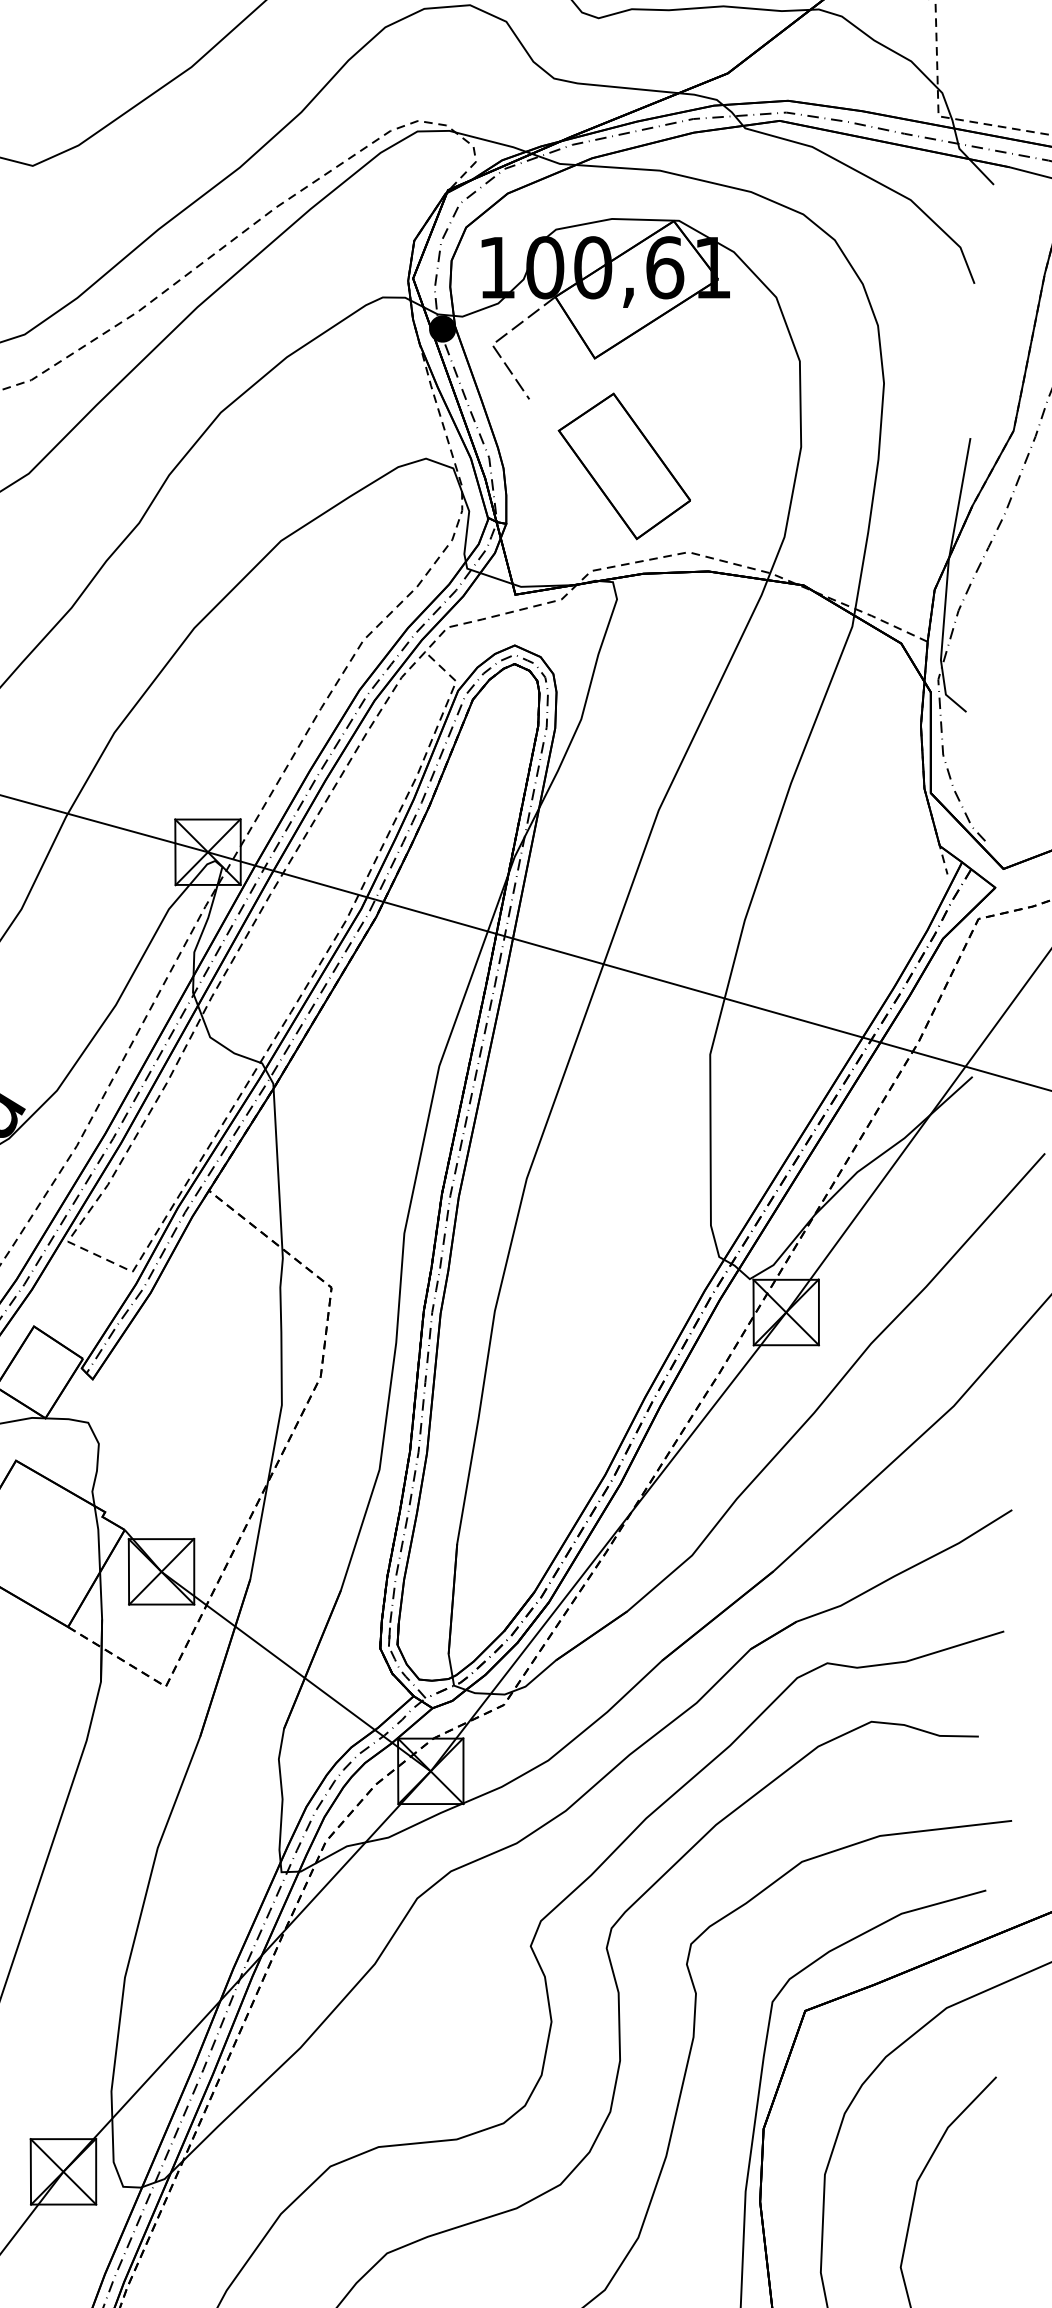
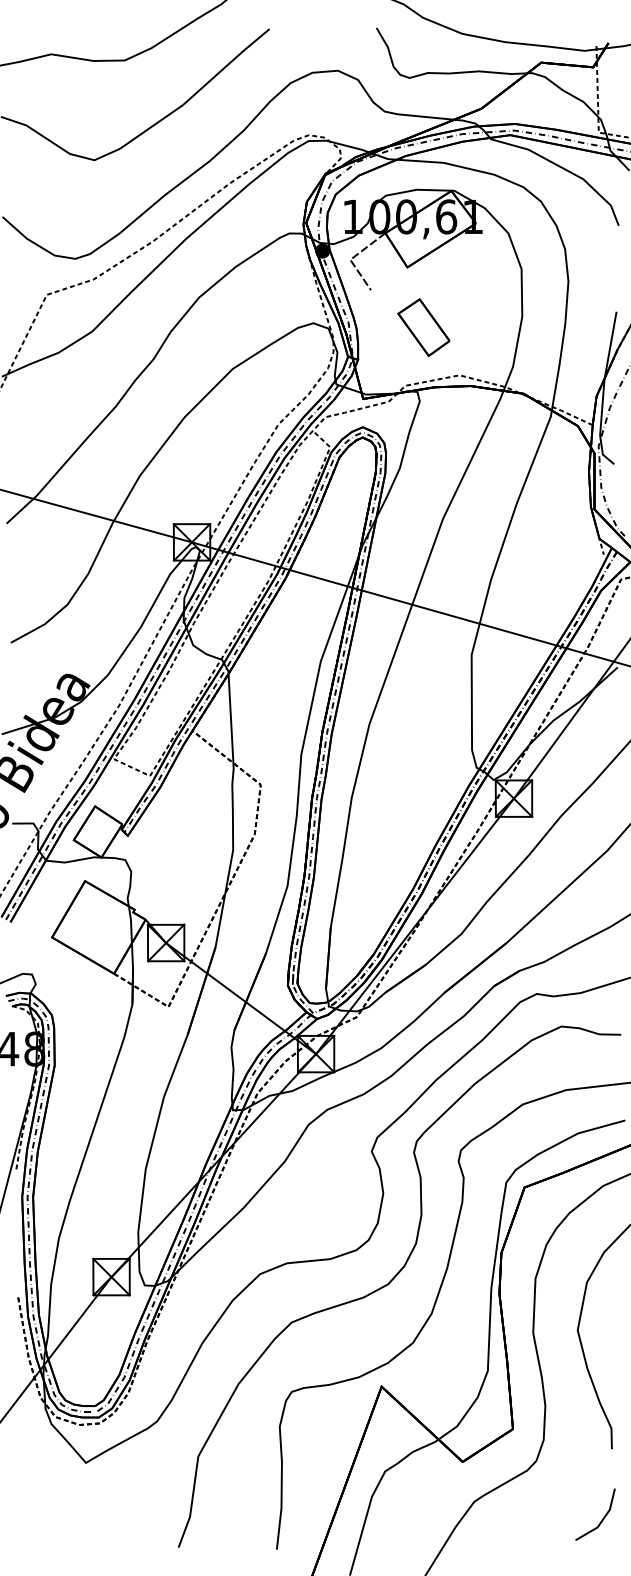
part: (623, 466) -> (423, 327), size x0.7

